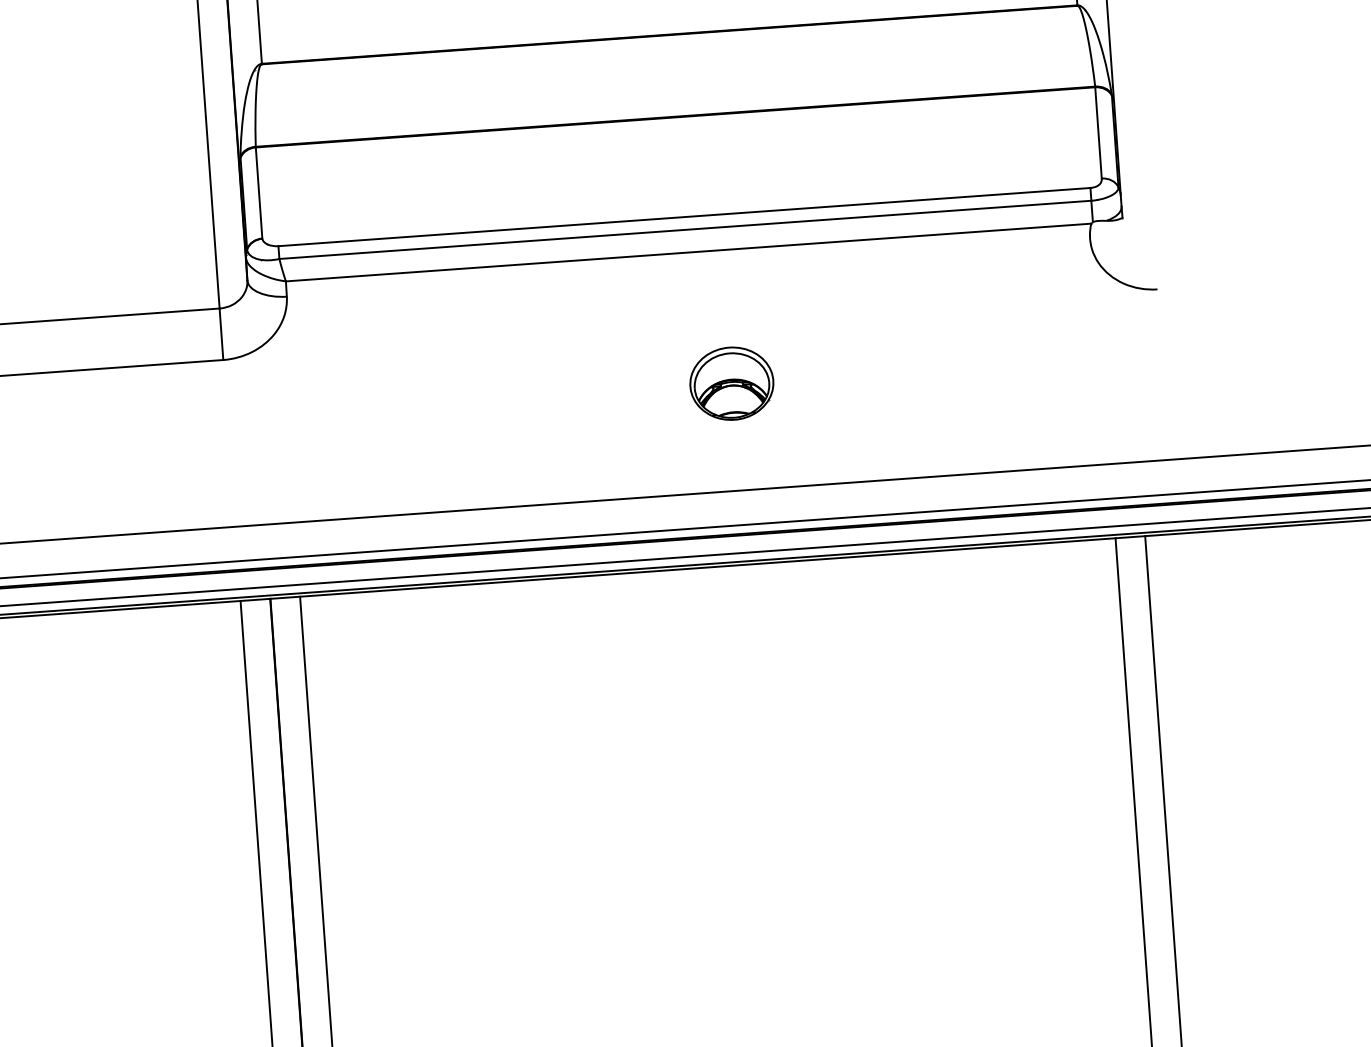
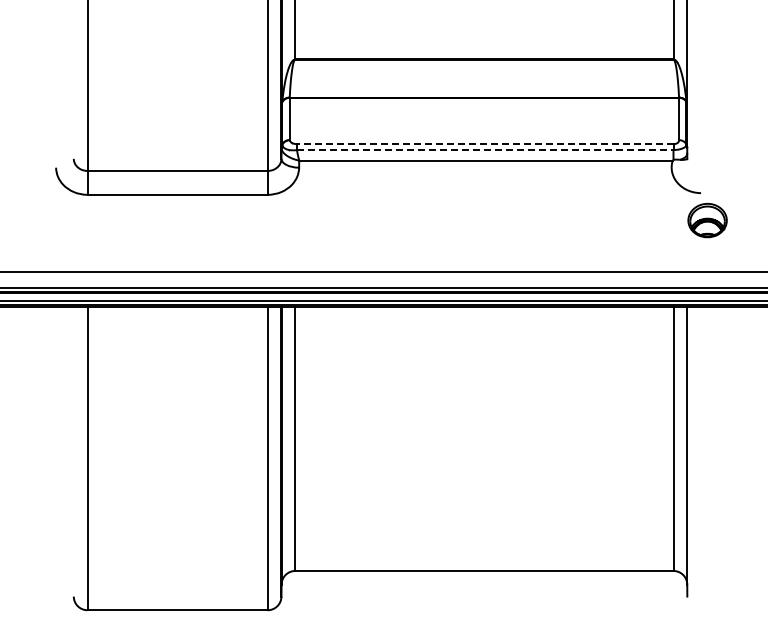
line: (682, 217) -> (484, 144), solid -> dashed
line: (686, 230) -> (485, 150), solid -> dashed
part: (731, 383) -> (707, 220), moved

